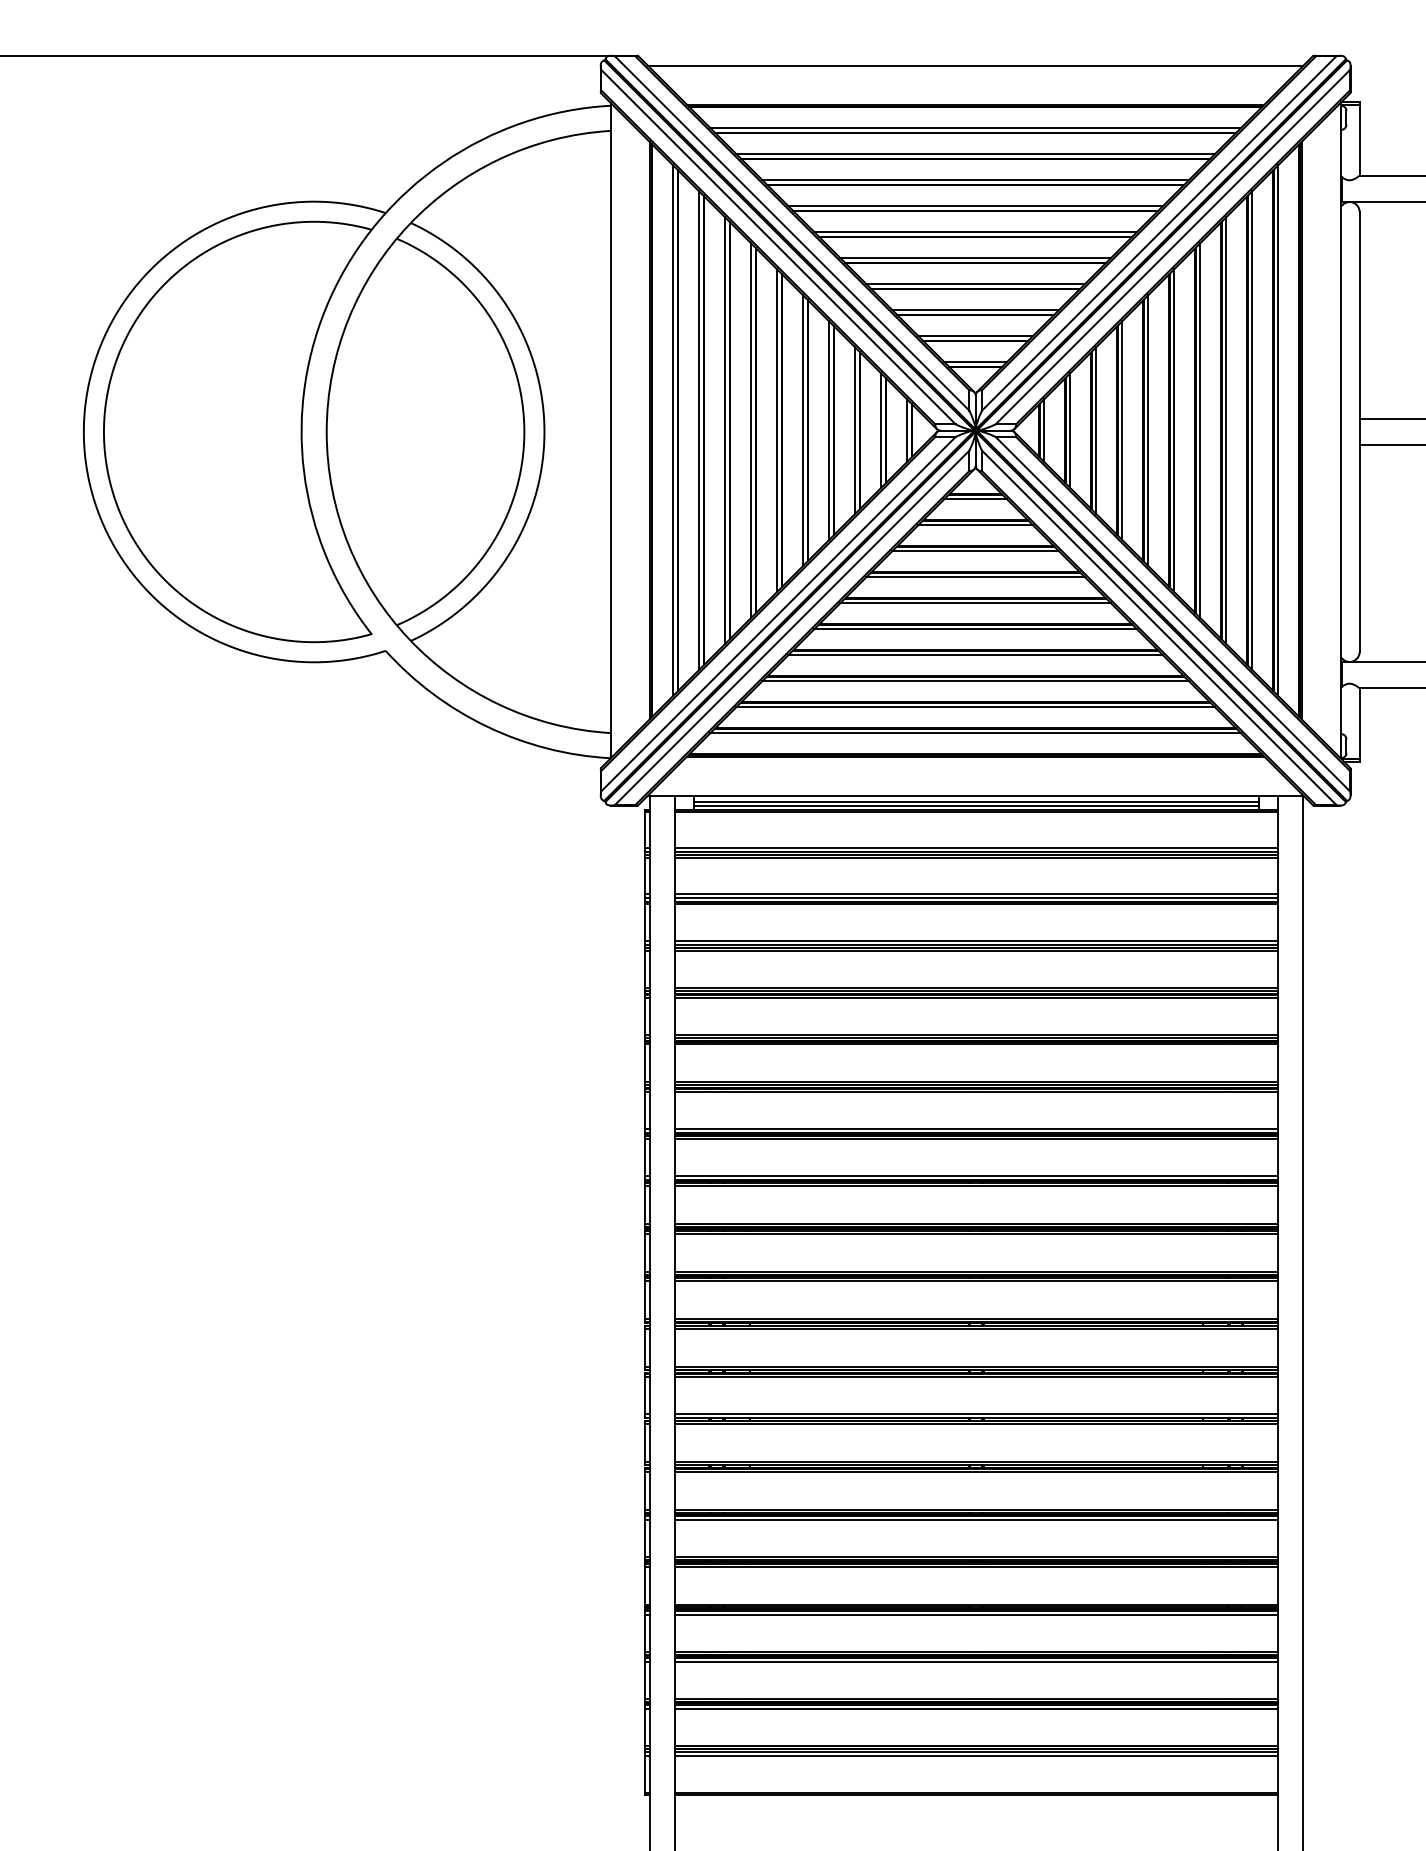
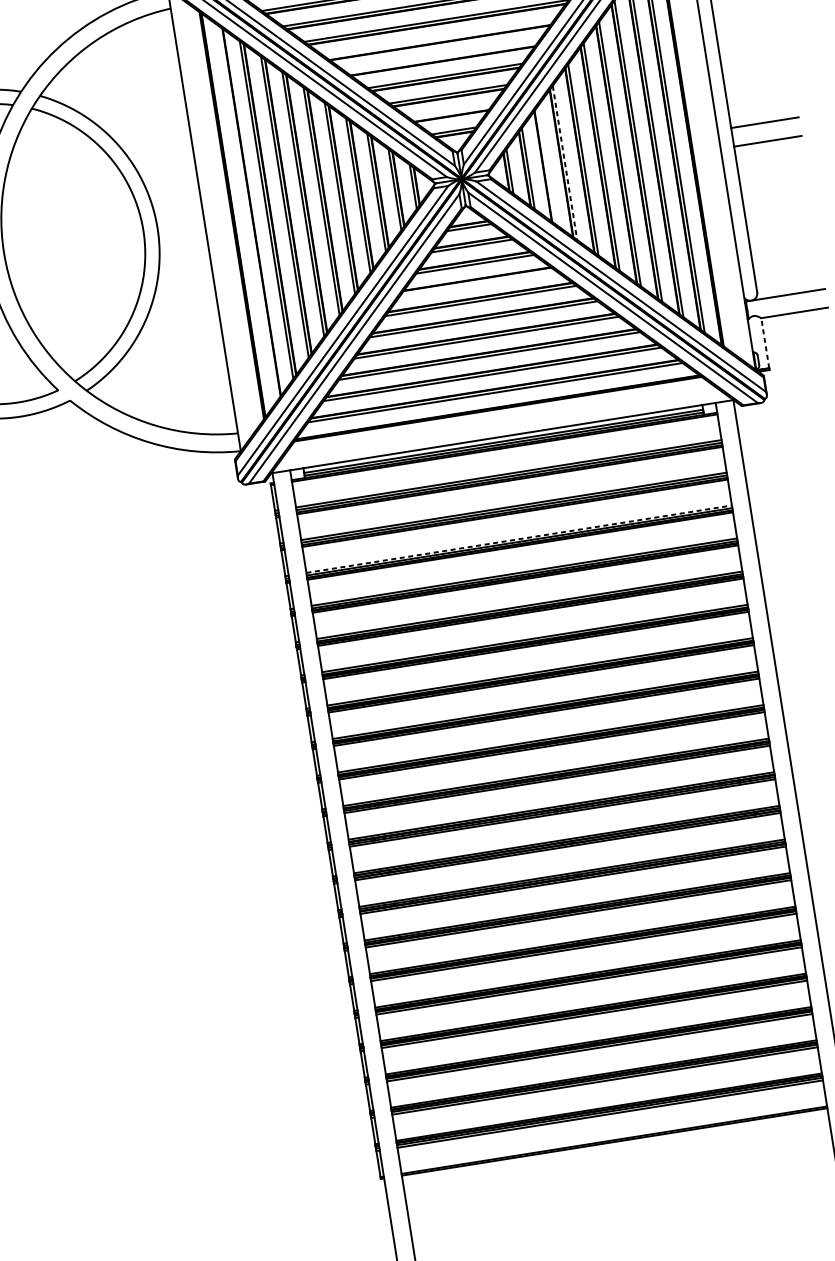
line: (975, 232) -> (439, 39), removed
line: (975, 258) -> (442, 57), removed
line: (975, 336) -> (451, 112), removed
line: (673, 430) -> (248, 212), removed
line: (1096, 430) -> (546, 165), removed
line: (1122, 431) -> (565, 163), solid -> dashed
line: (975, 577) -> (477, 282), removed
line: (1359, 723) -> (765, 342), solid -> dashed
line: (976, 940) -> (519, 538), solid -> dashed

